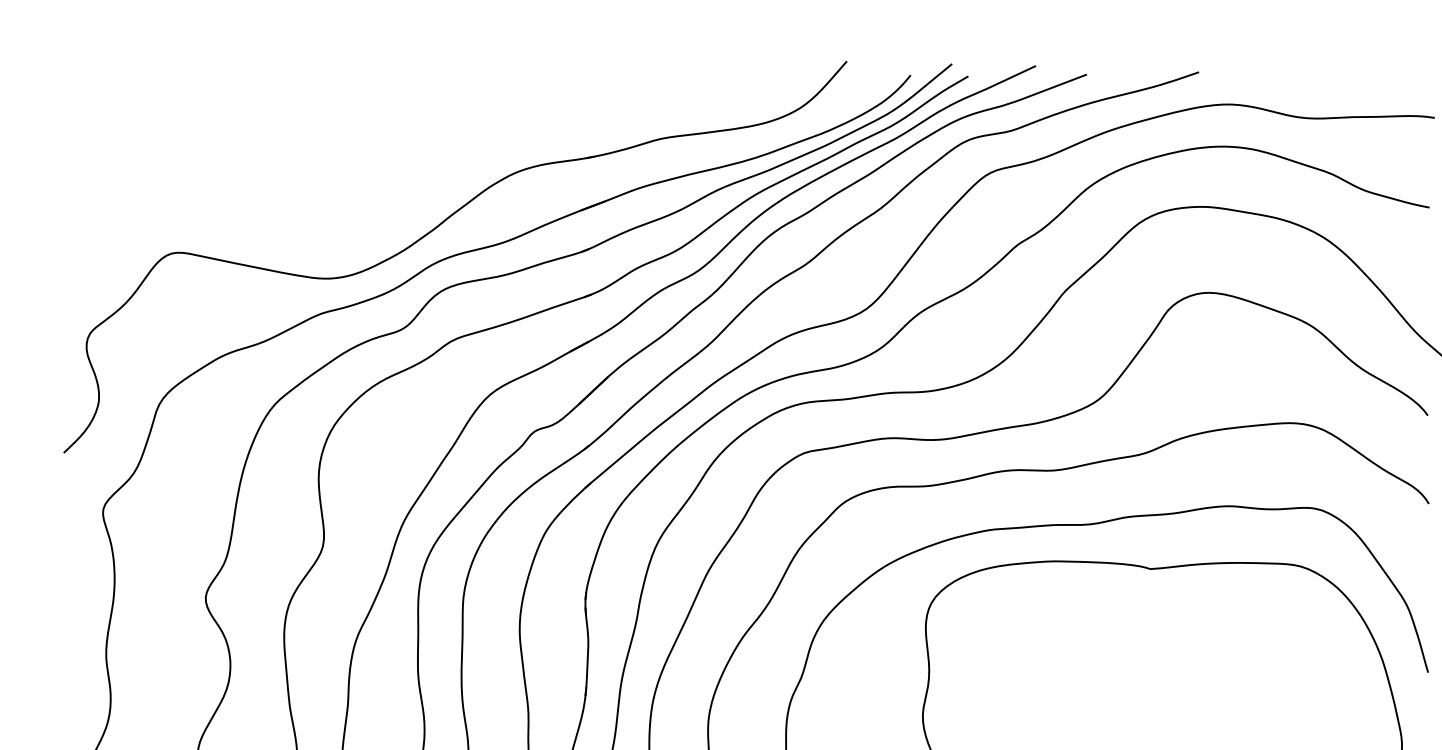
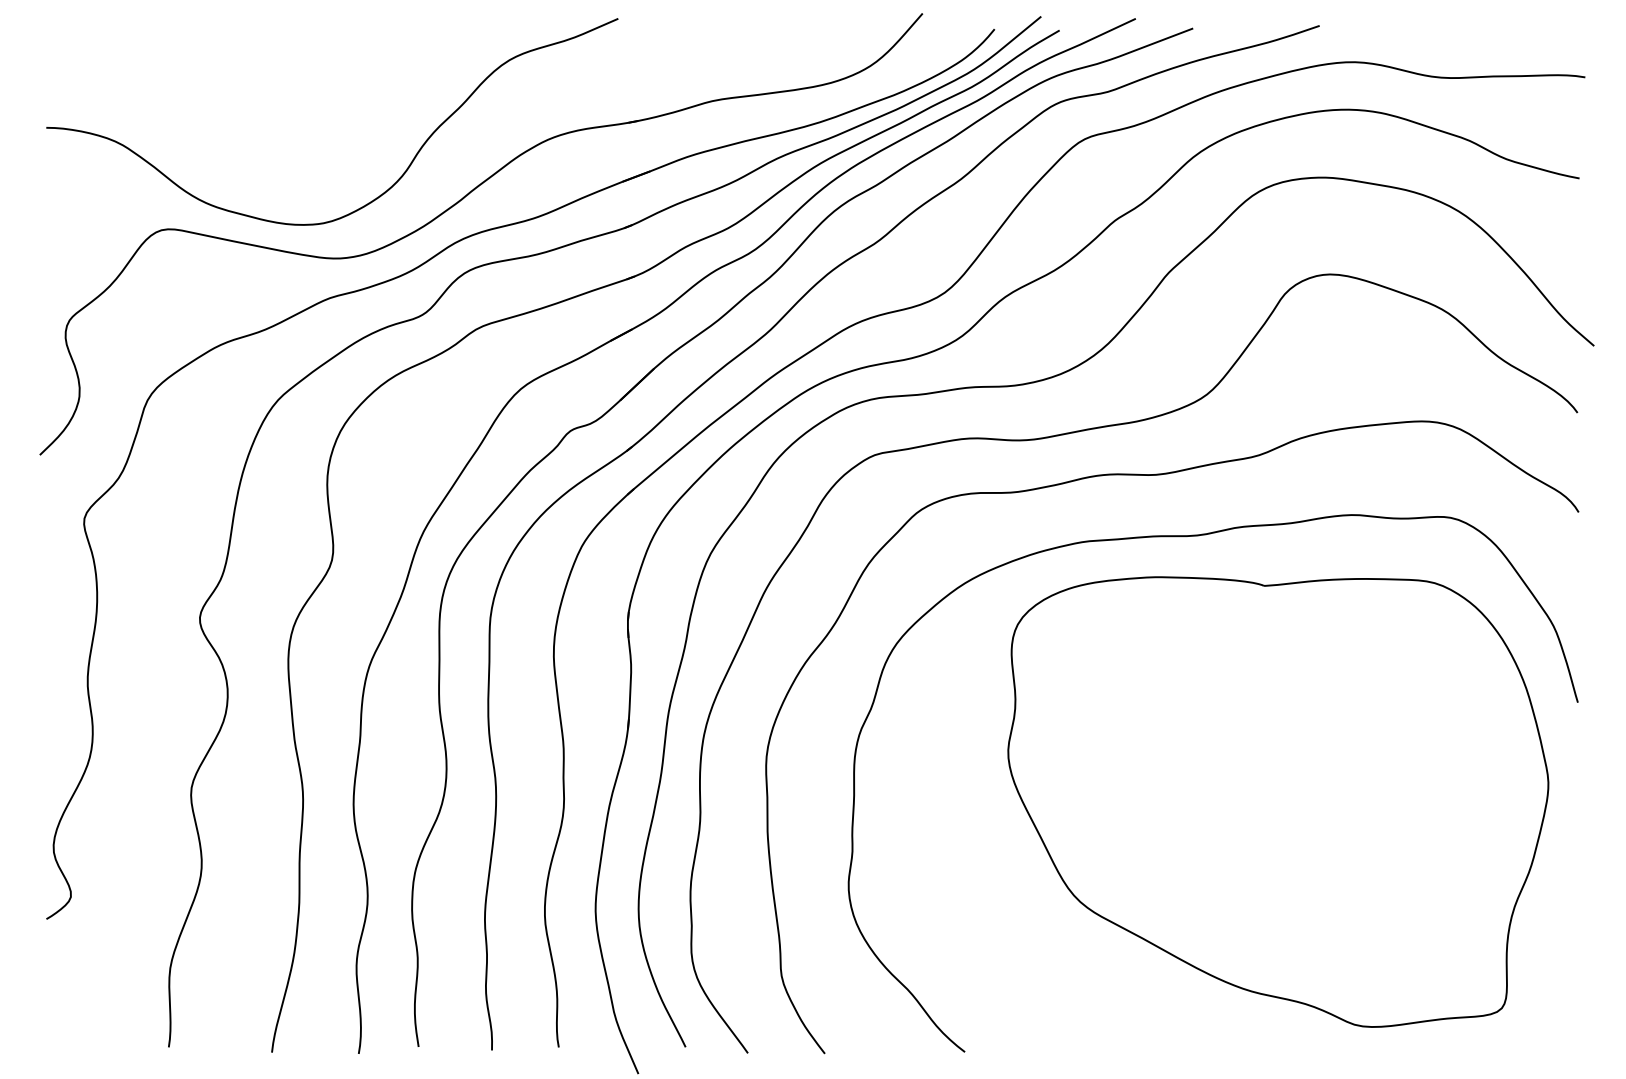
curve: (376, 212) -> (392, 184), added

